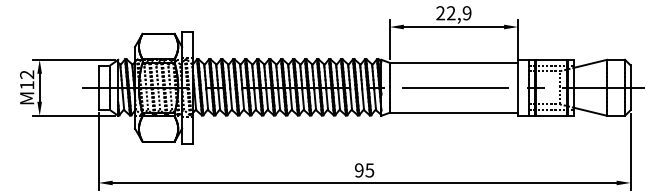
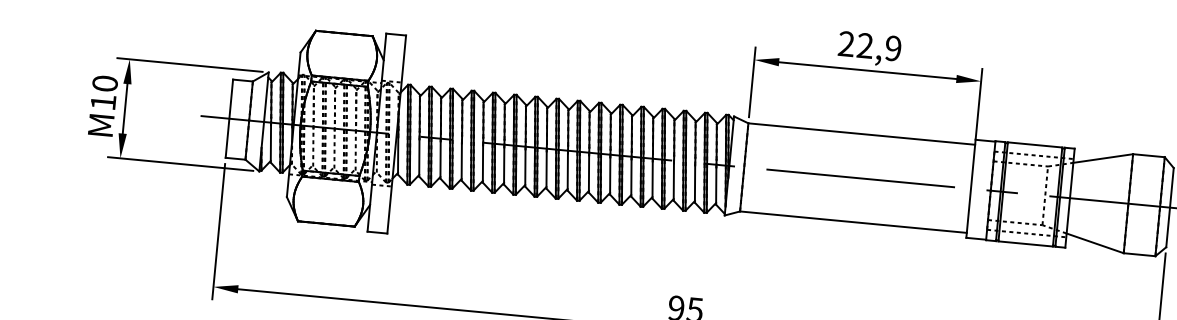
text: (27, 74) -> (105, 83), 12 -> 10

